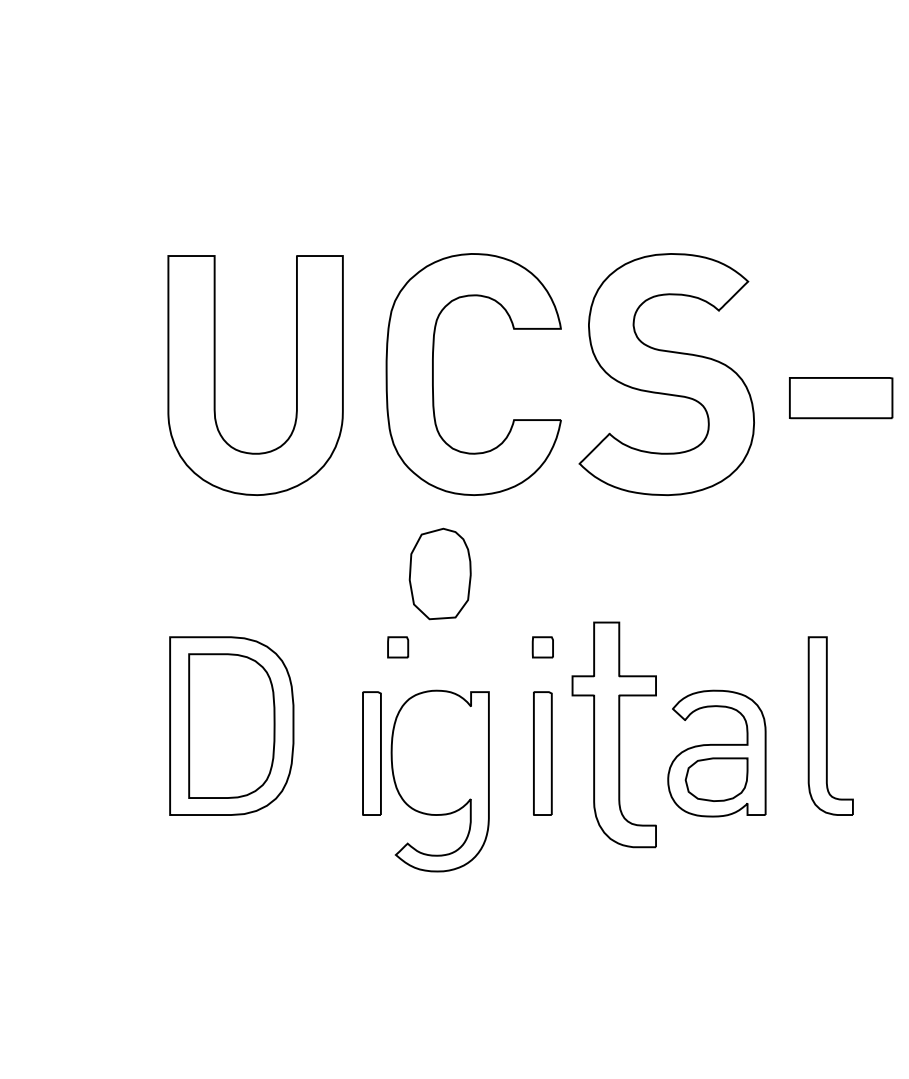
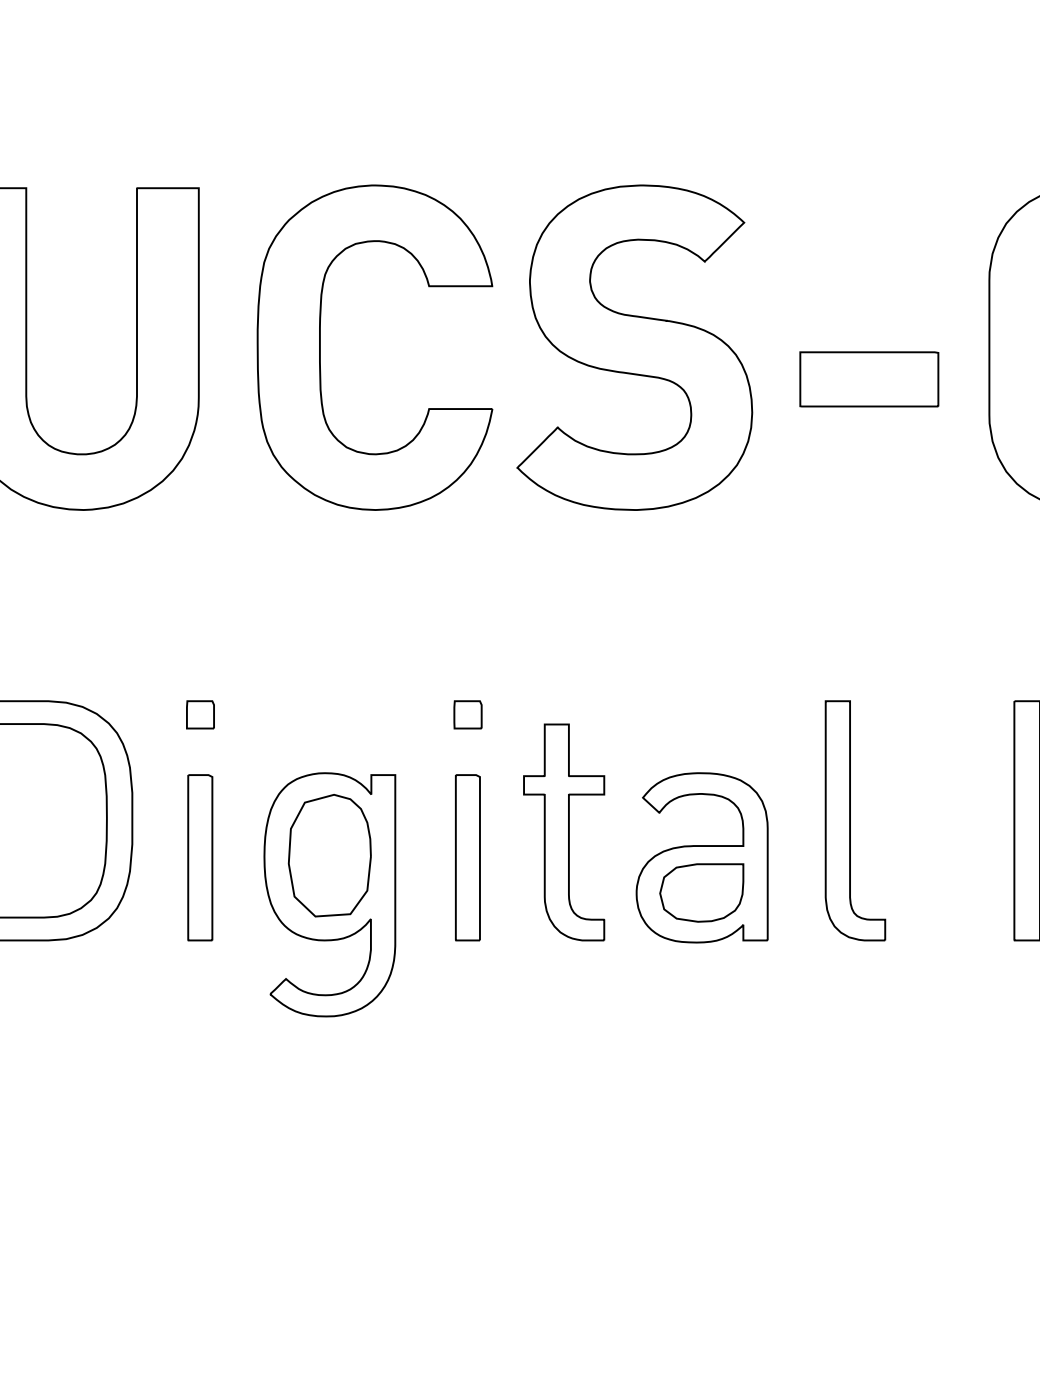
part: (439, 573) -> (328, 854), moved
part: (398, 647) -> (201, 715), moved
part: (614, 734) -> (564, 832), size x0.71
part: (371, 753) -> (199, 857), moved

